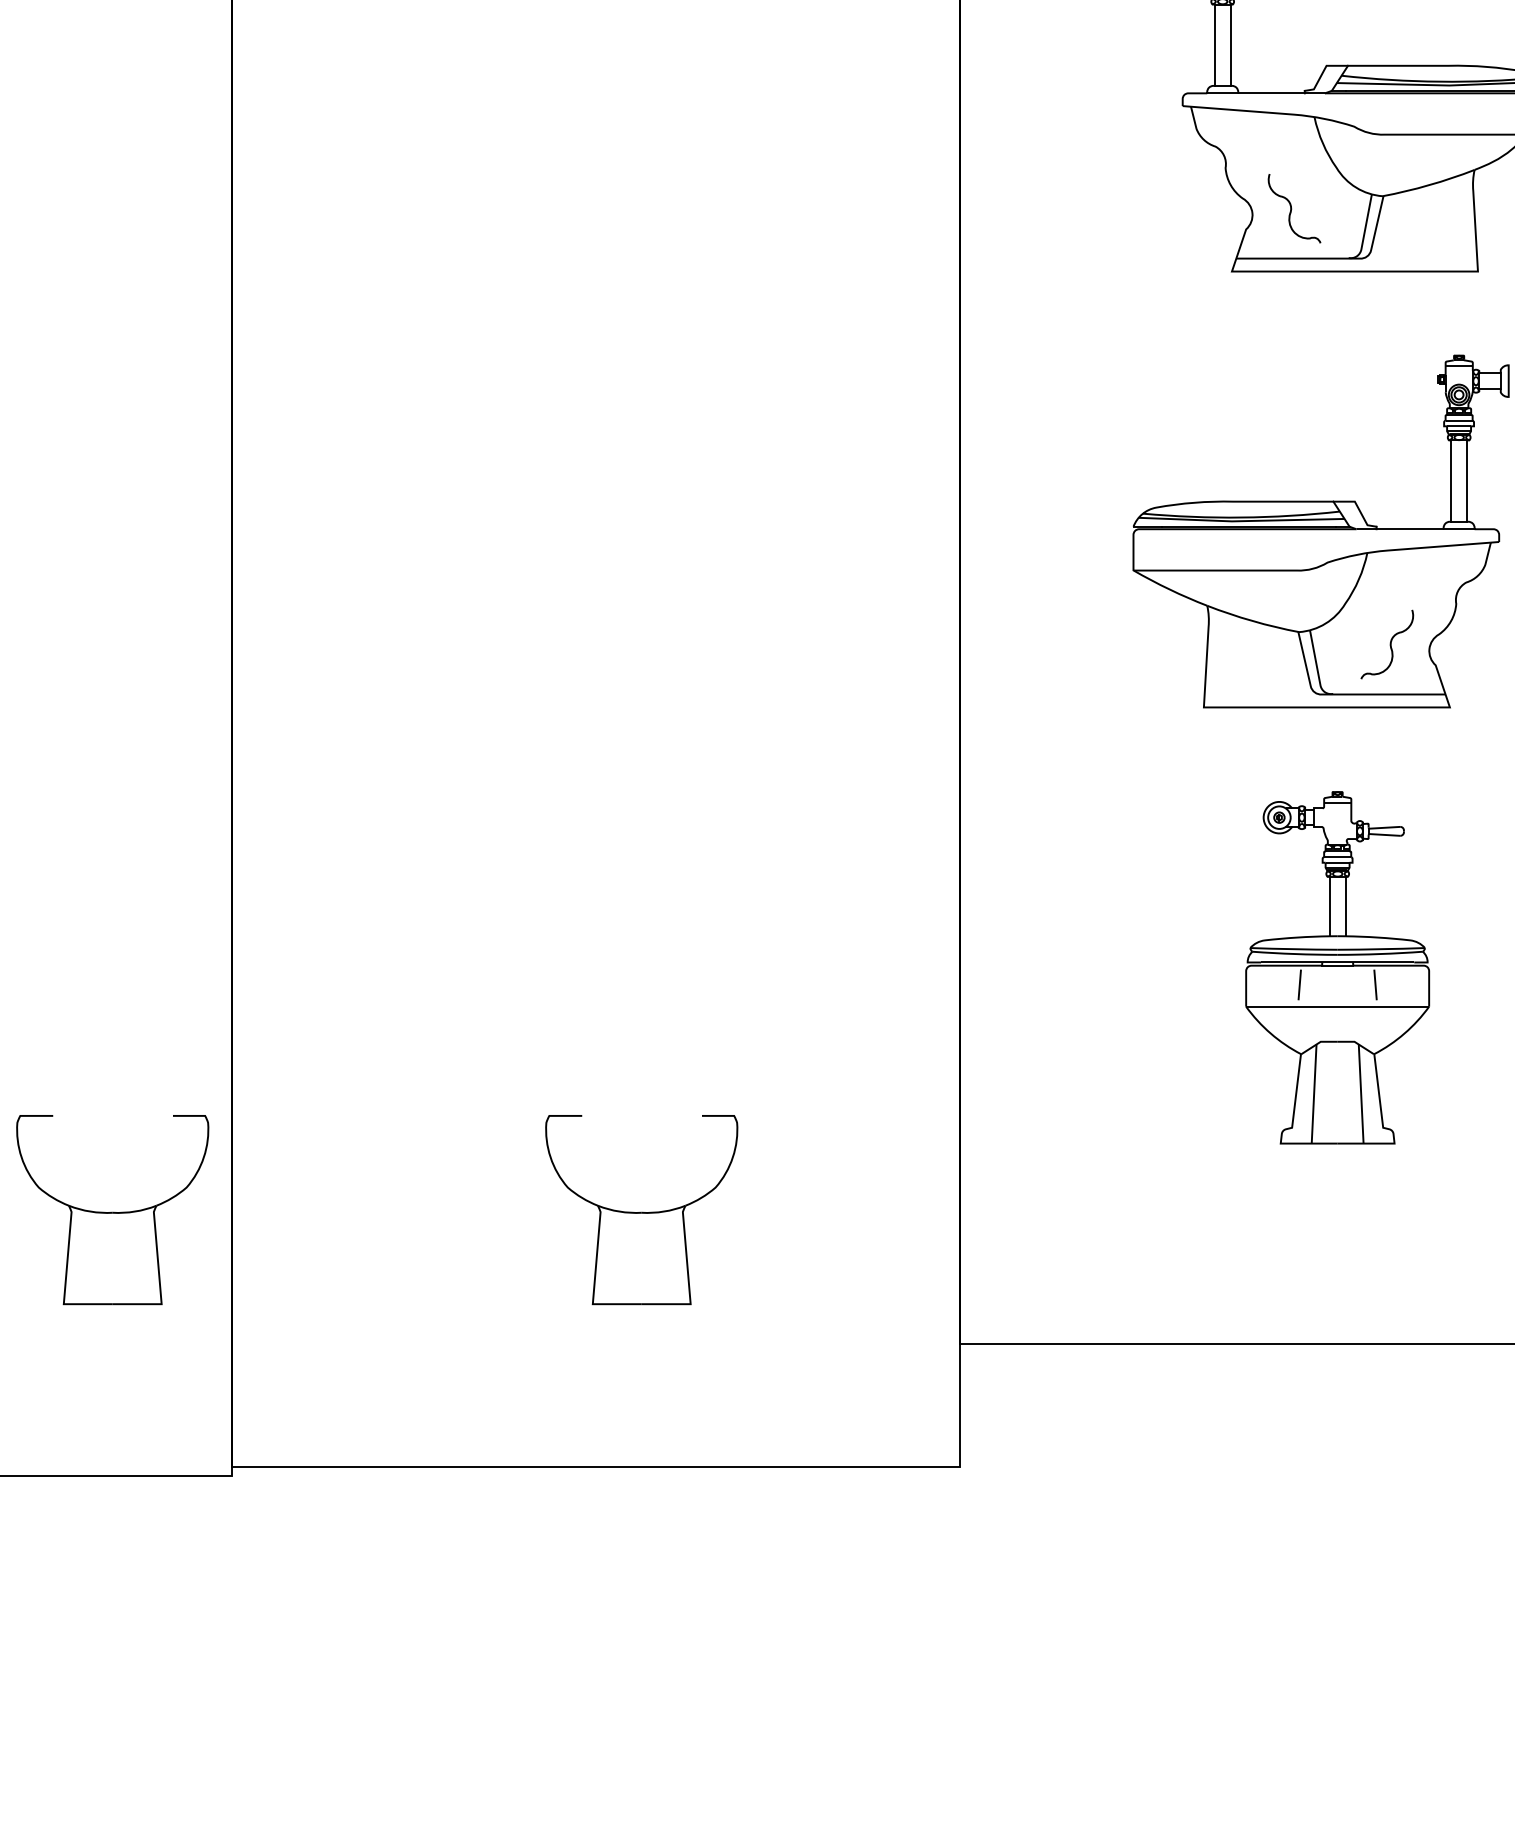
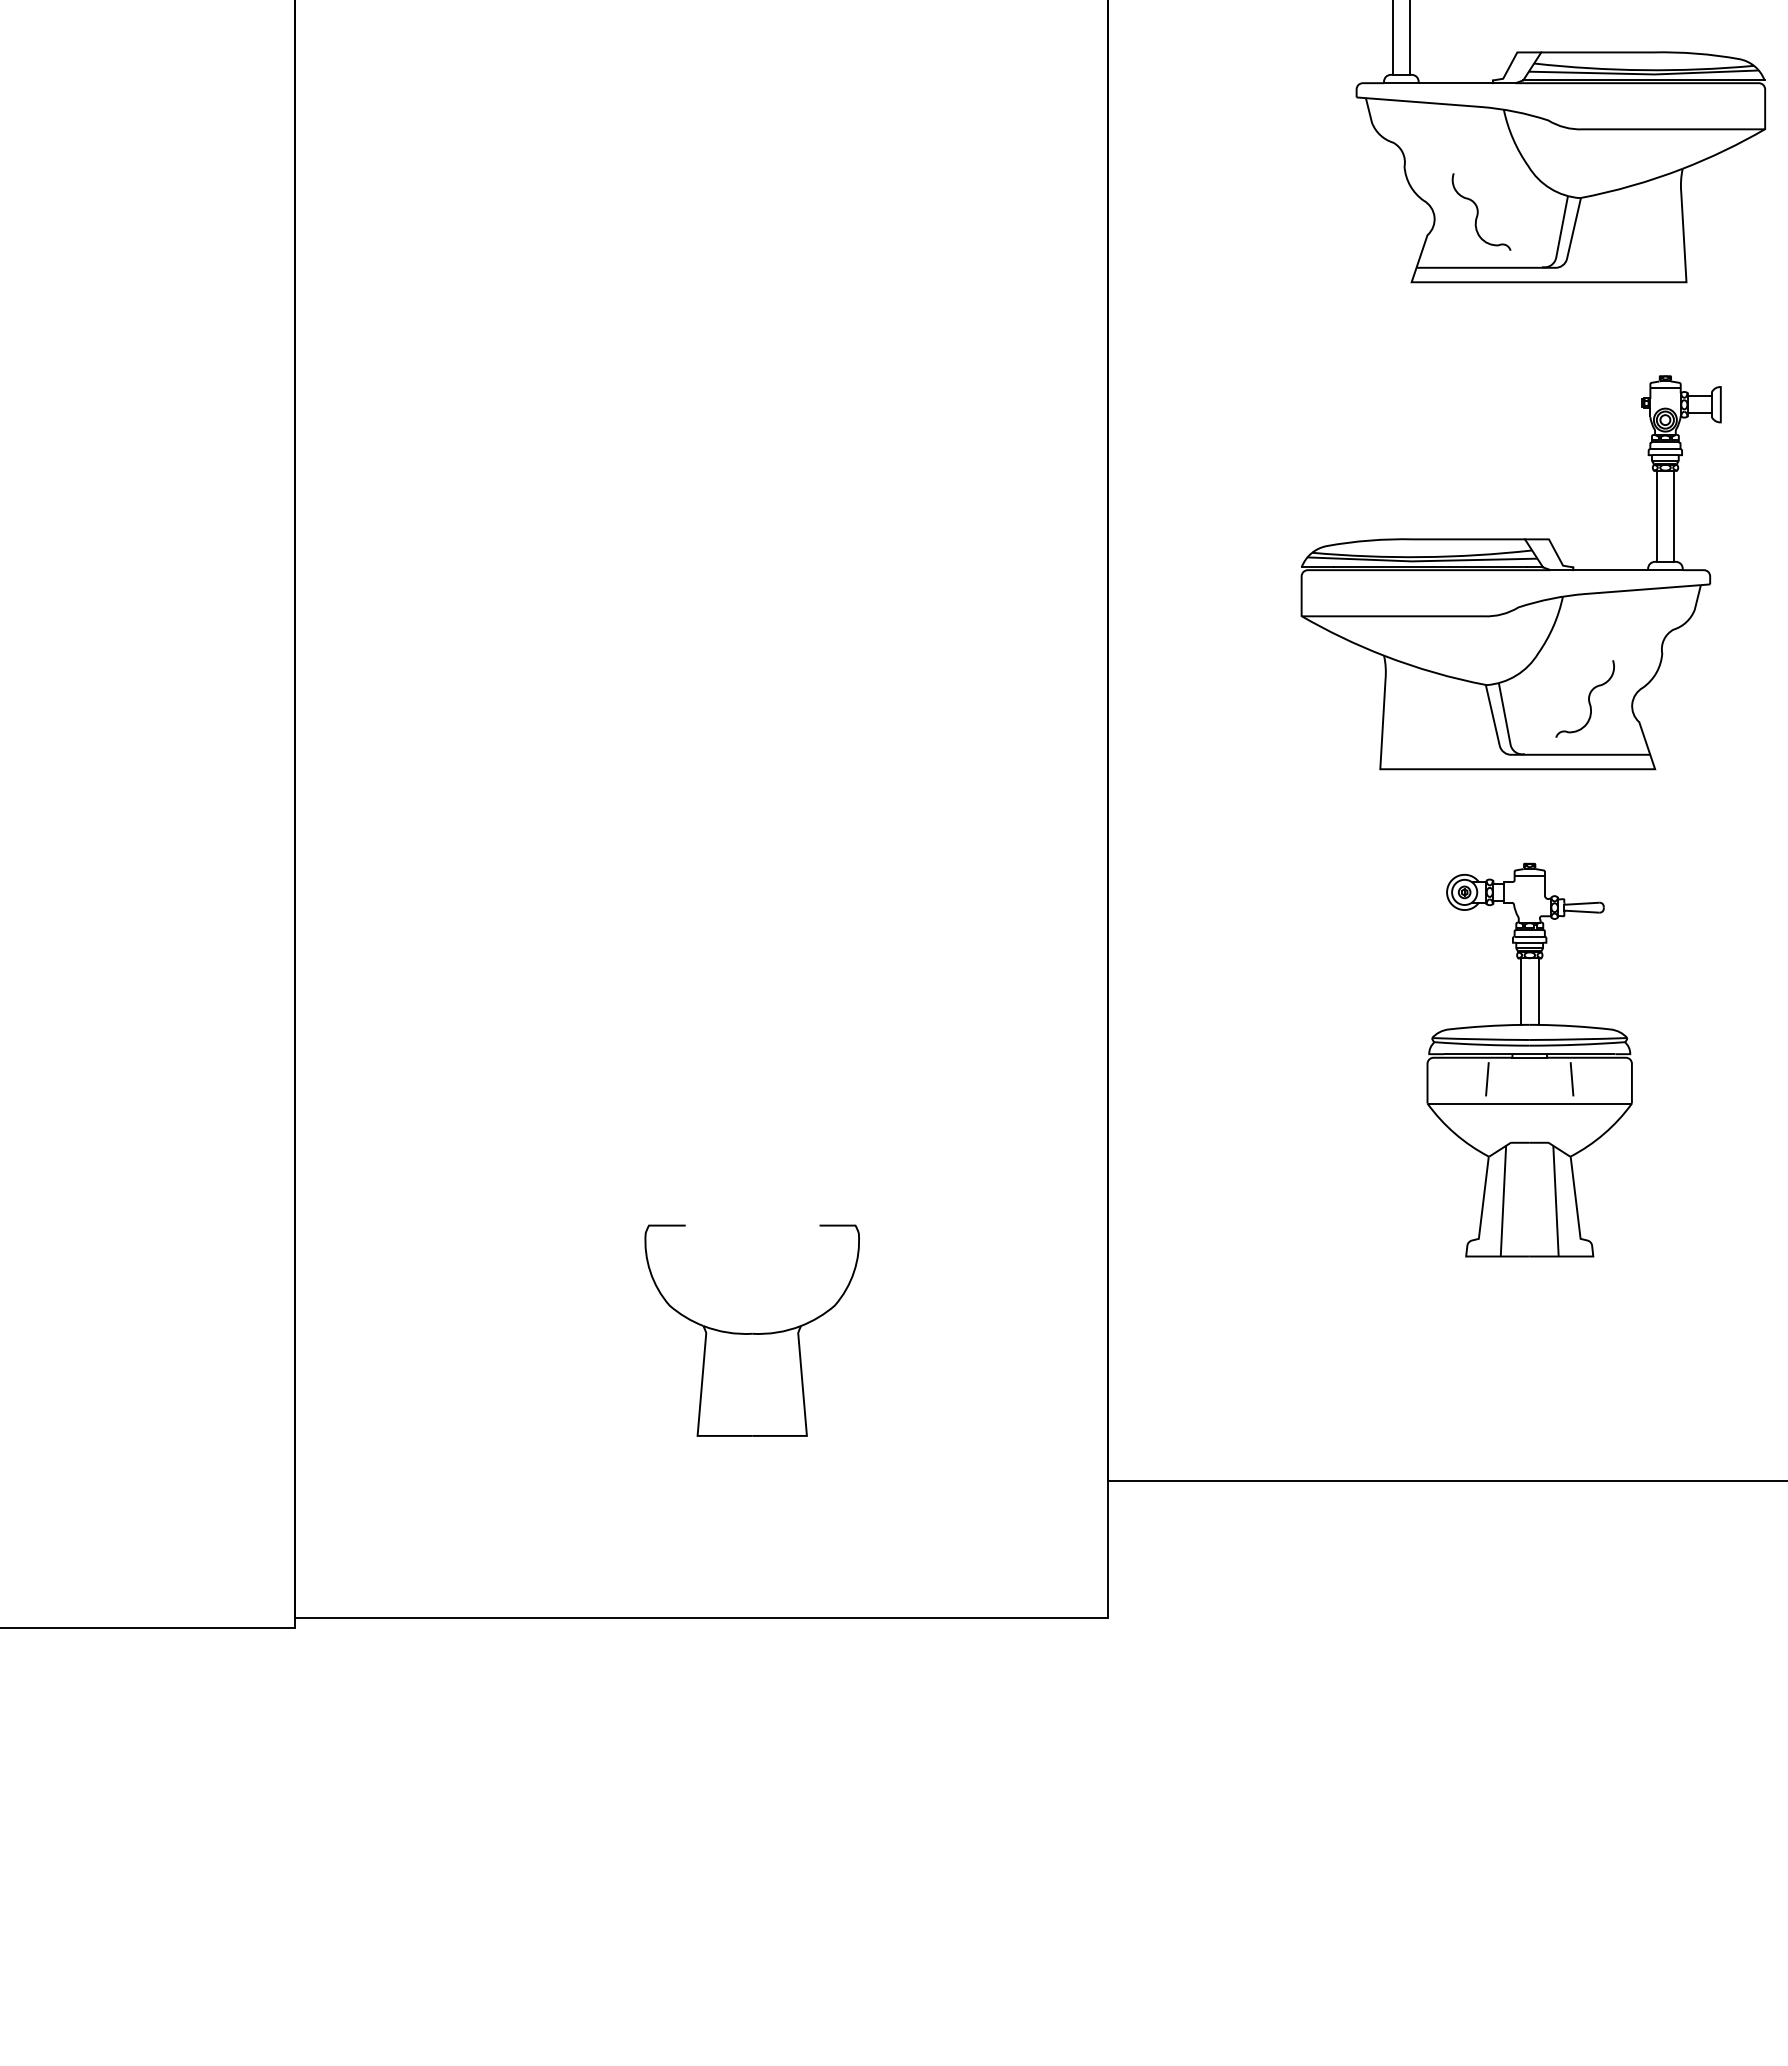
part: (112, 1209) -> (160, 1330), removed

